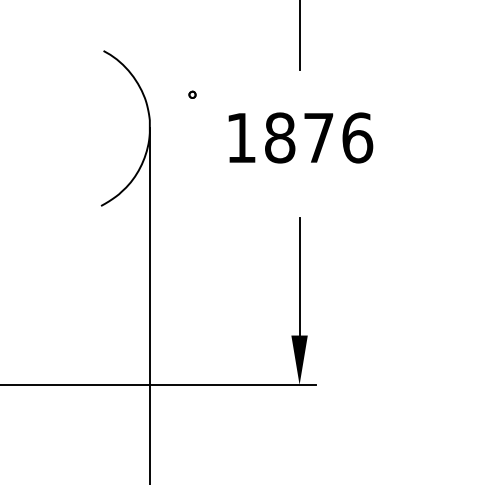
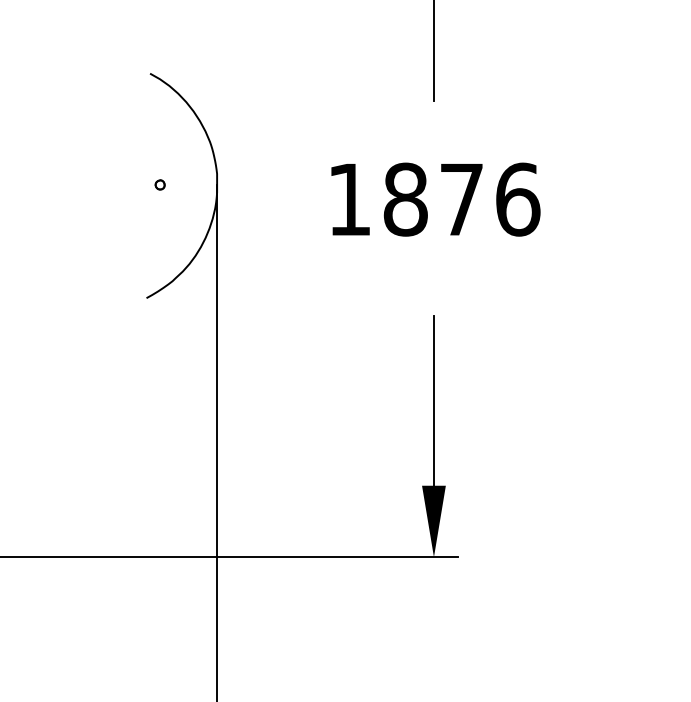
part: (192, 94) -> (160, 184), moved

